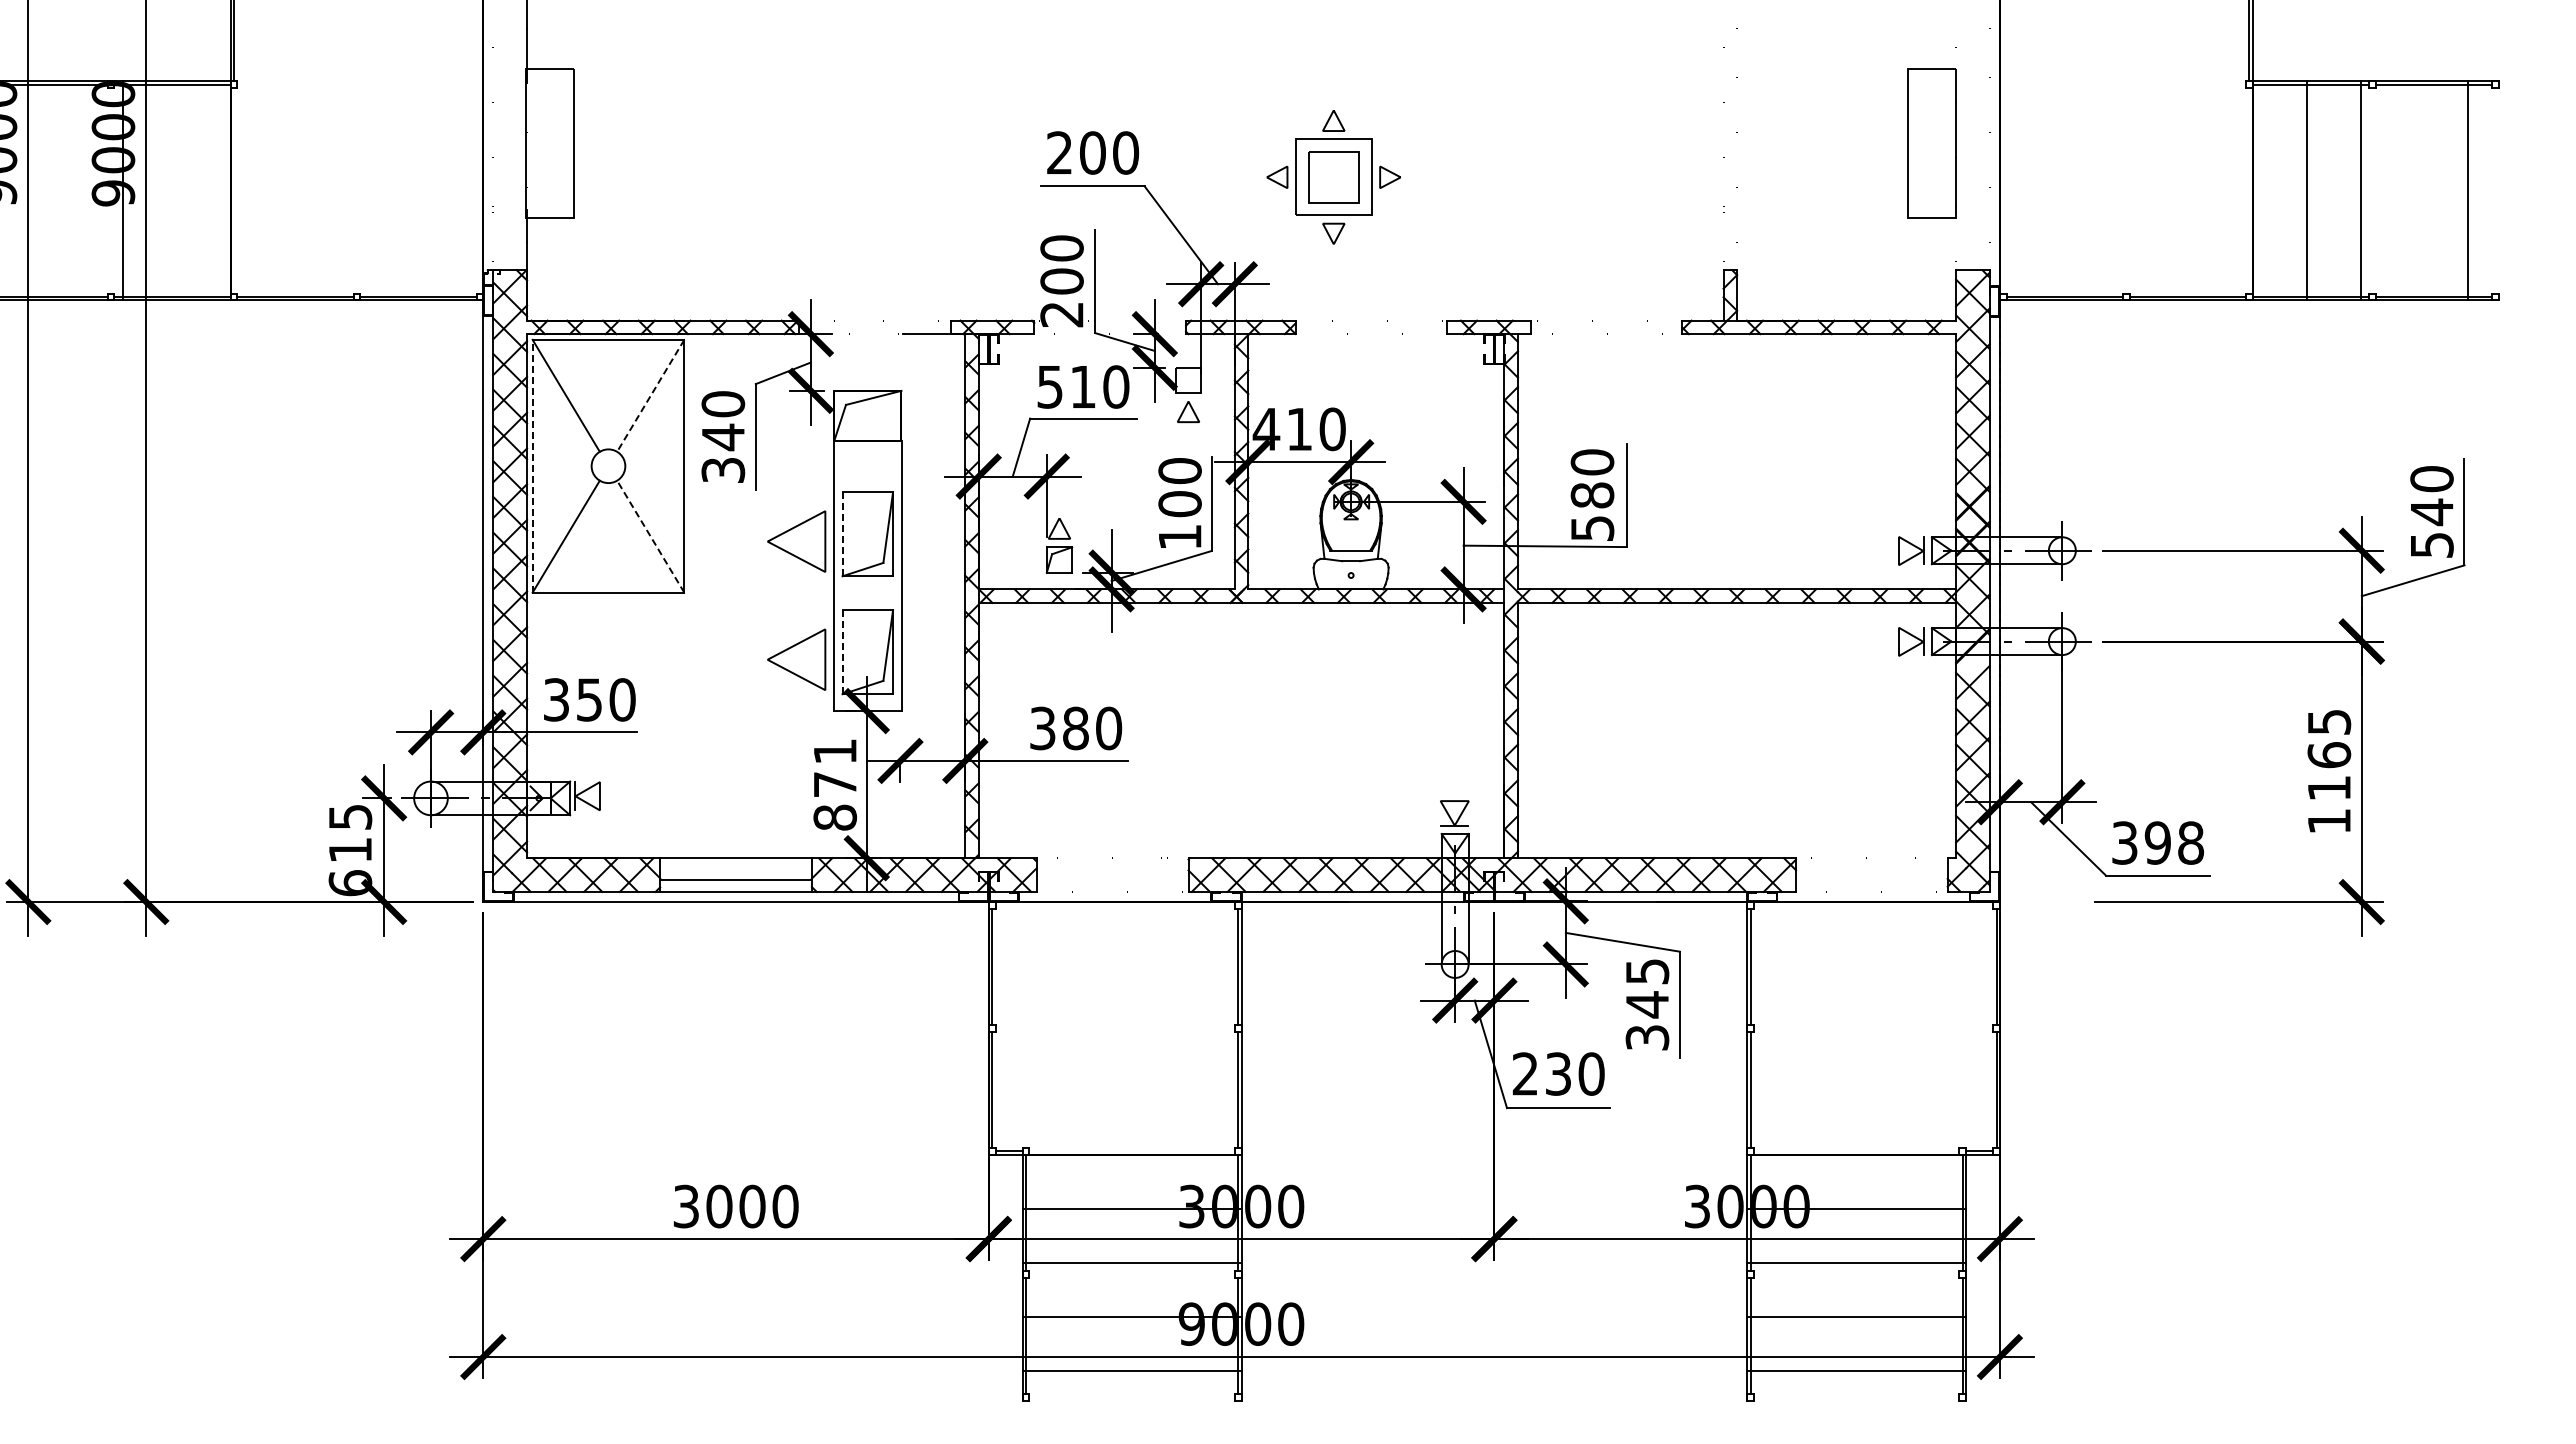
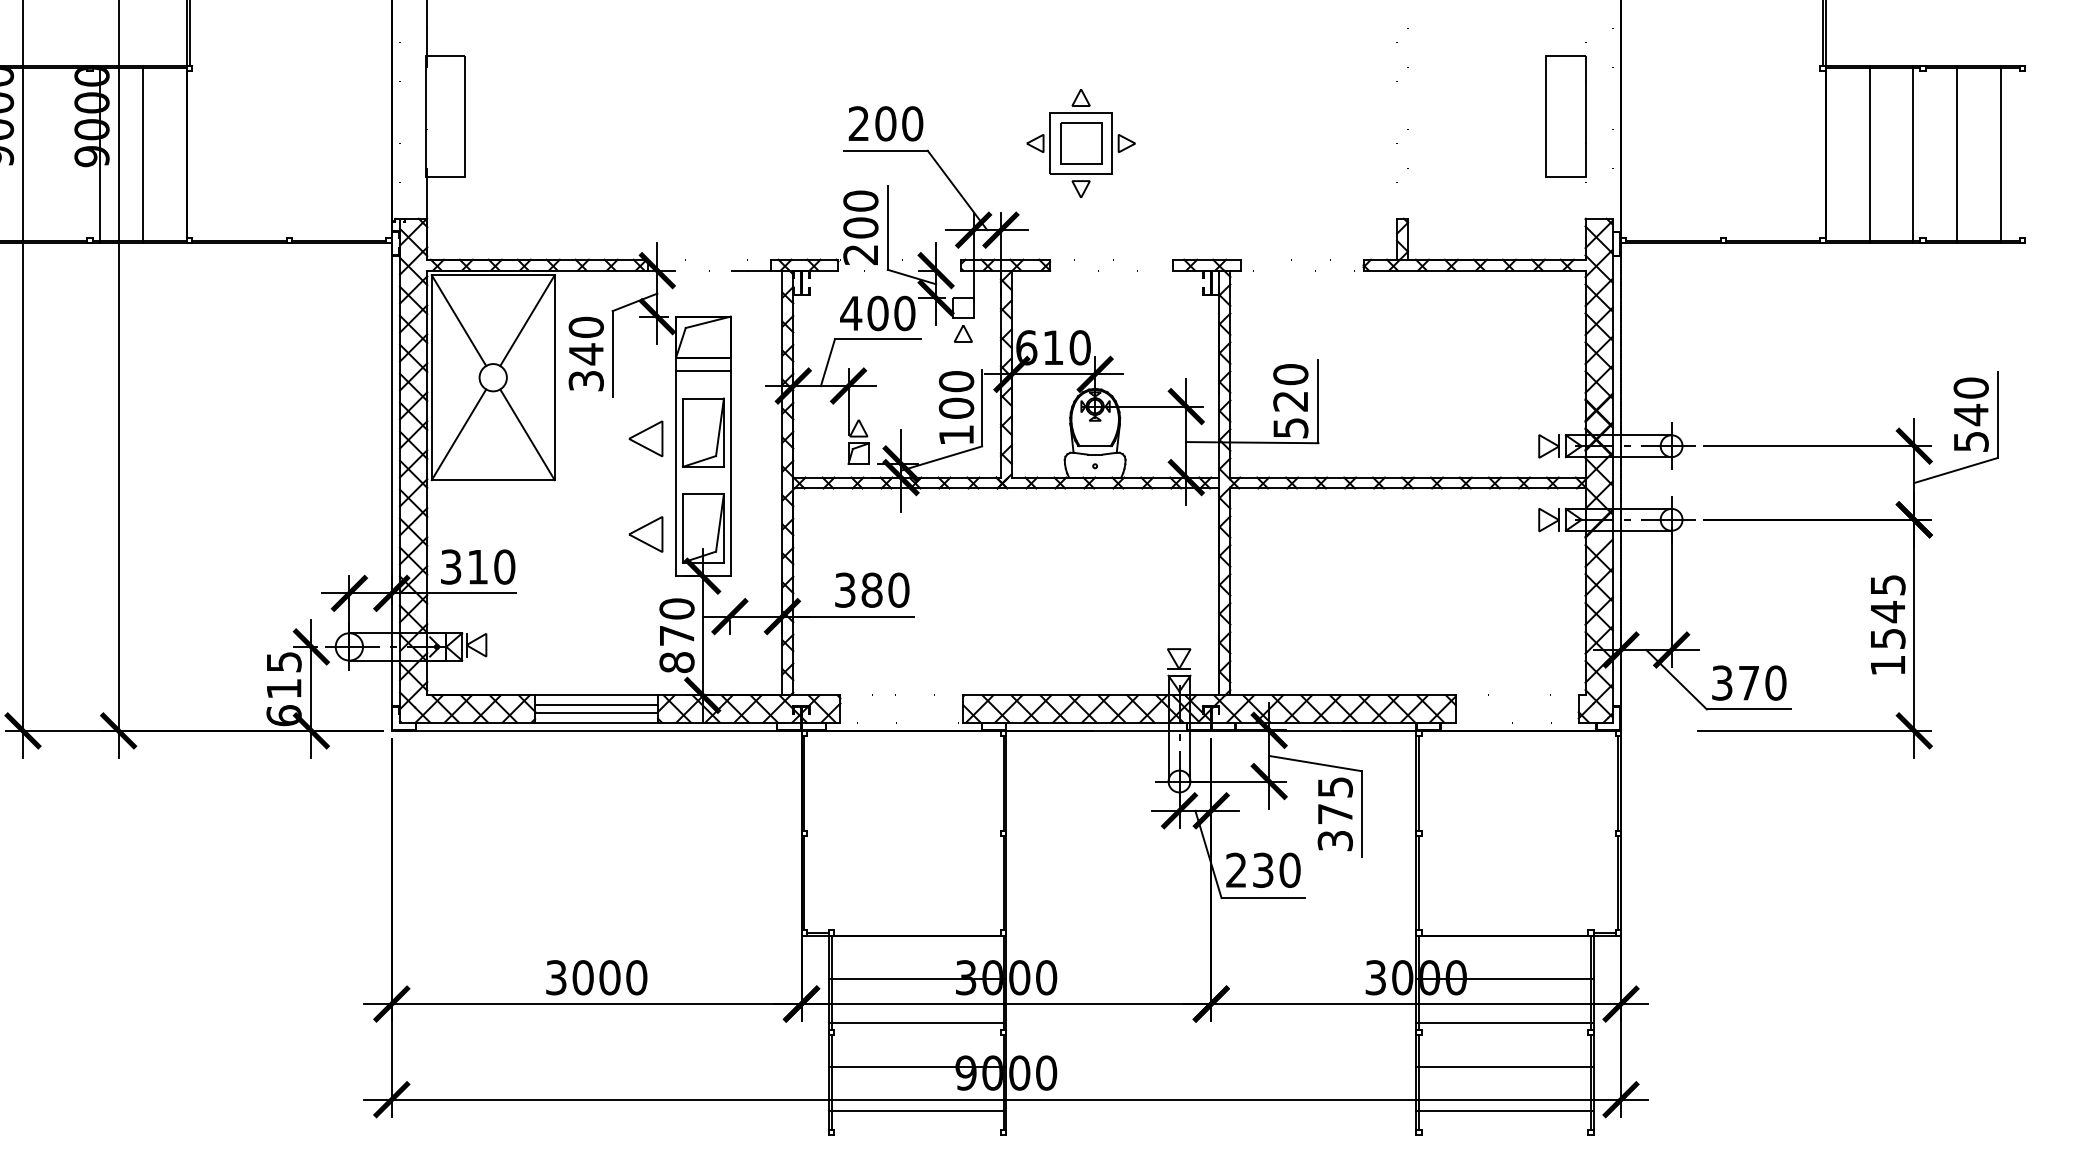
line: (176, 190) -> (143, 154), added
line: (2414, 190) -> (1957, 154), added
text: (1066, 386) -> (864, 313), 510 -> 400
line: (650, 396) -> (527, 321), dashed -> solid
text: (1266, 429) -> (1026, 347), 410 -> 610
line: (867, 458) -> (703, 371), added
line: (532, 465) -> (431, 377), dashed -> solid
text: (1592, 495) -> (1290, 401), 580 -> 520
line: (842, 533) -> (682, 432), dashed -> solid
line: (650, 536) -> (527, 434), dashed -> solid
part: (796, 541) -> (645, 438), size x0.71
line: (842, 651) -> (682, 527), dashed -> solid
part: (796, 659) -> (645, 534), size x0.71
text: (589, 699) -> (477, 566), 350 -> 310
text: (835, 751) -> (677, 608), 871 -> 870
text: (2329, 770) -> (1888, 624), 1165 -> 1545
text: (2174, 842) -> (1762, 682), 398 -> 370
line: (735, 870) -> (596, 705), added
text: (1647, 1004) -> (1335, 813), 345 -> 375

